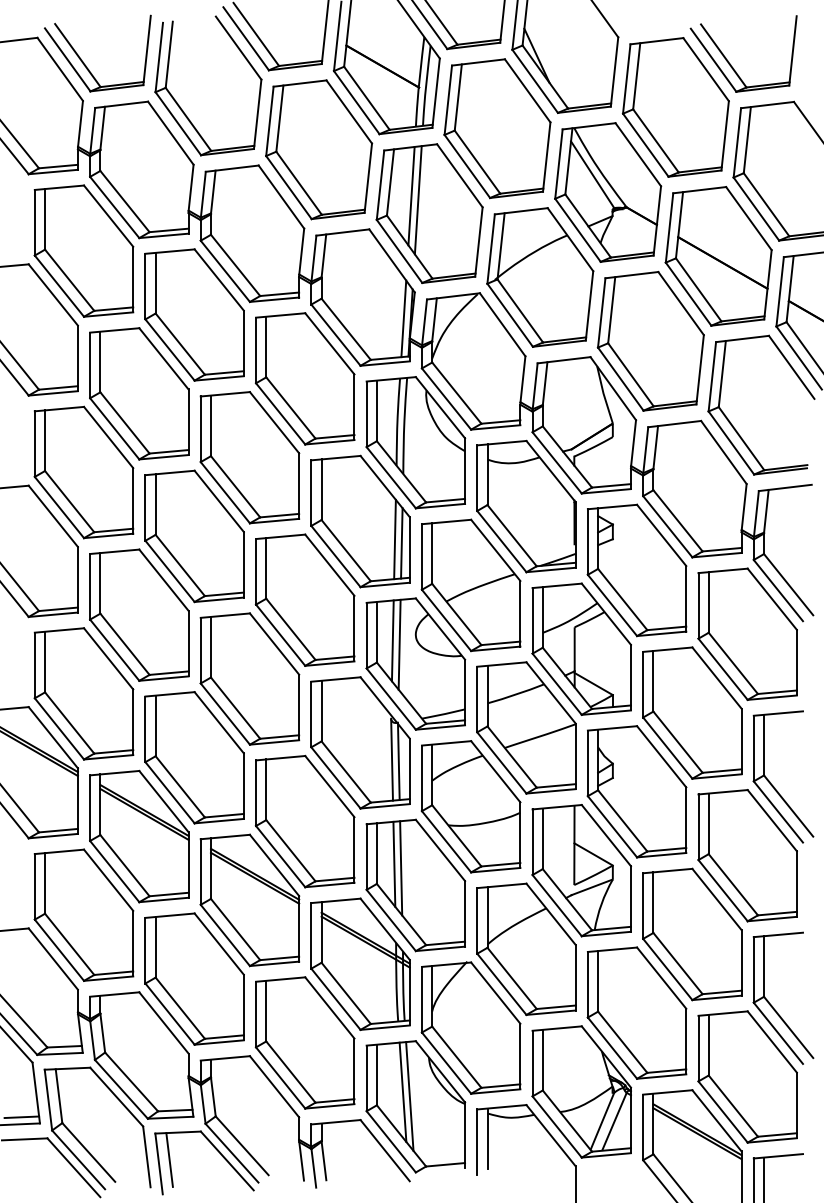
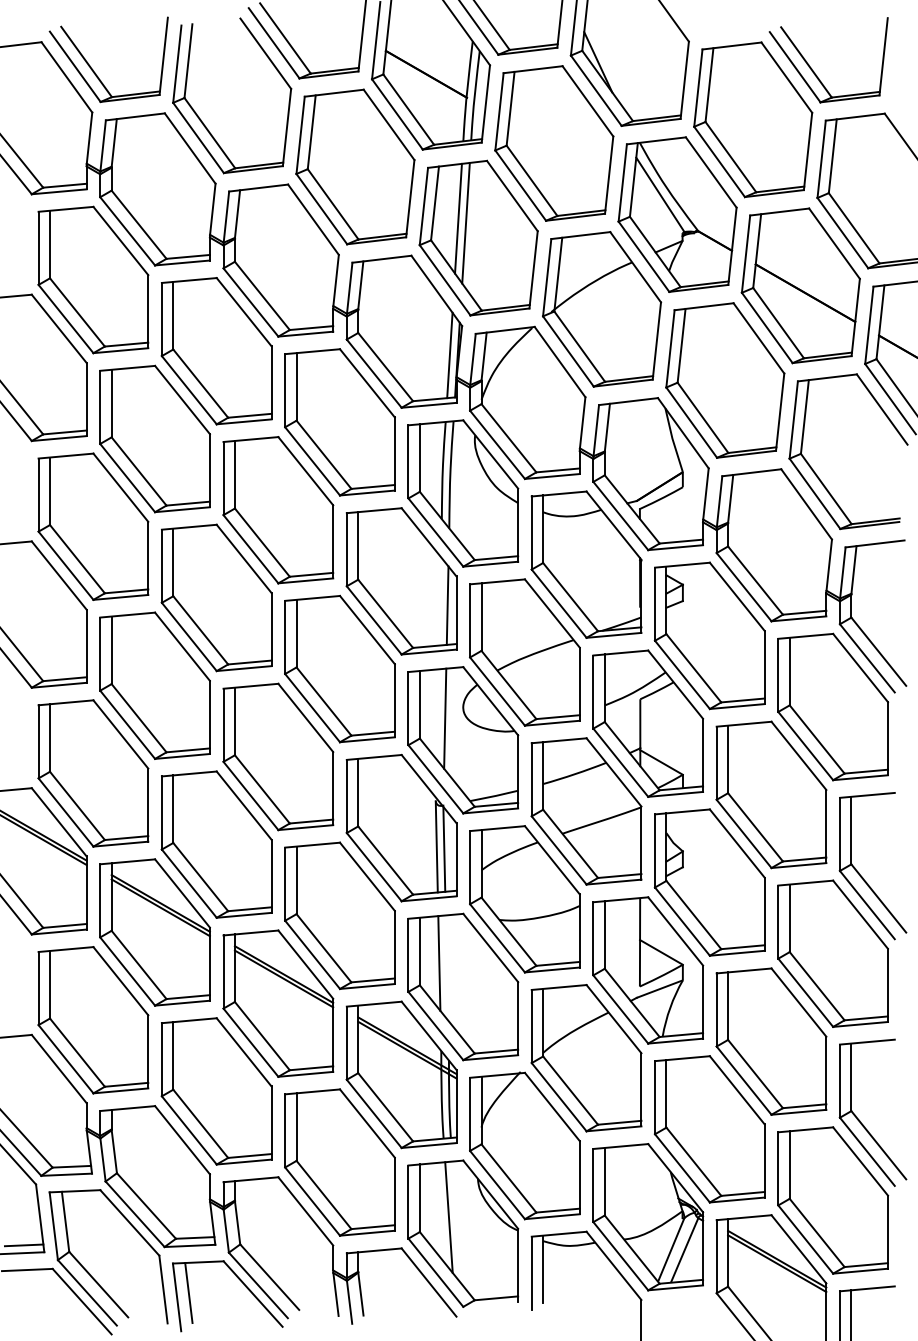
line: (394, 539) -> (439, 601), removed
line: (392, 640) -> (437, 713), removed
line: (401, 868) -> (447, 968), removed
line: (409, 1096) -> (456, 1222), removed

